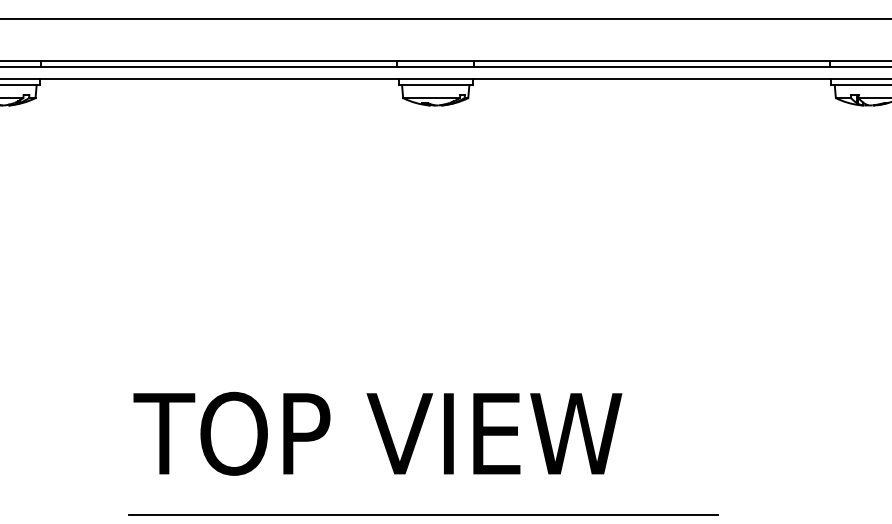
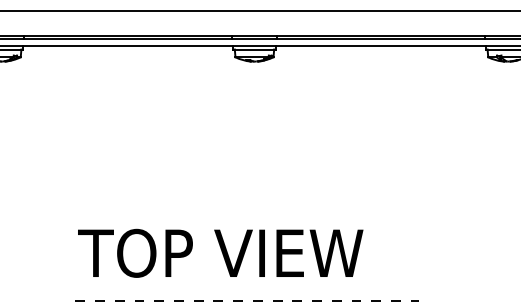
line: (423, 514) -> (247, 300), solid -> dashed

